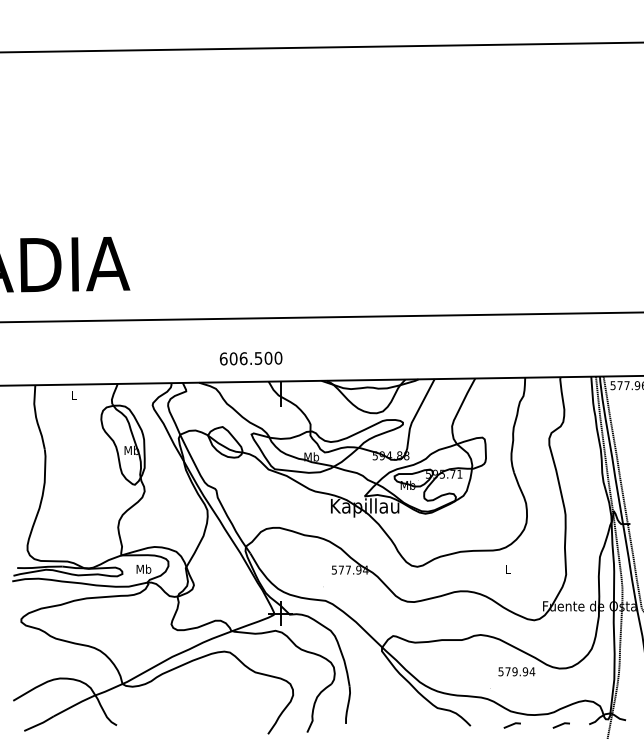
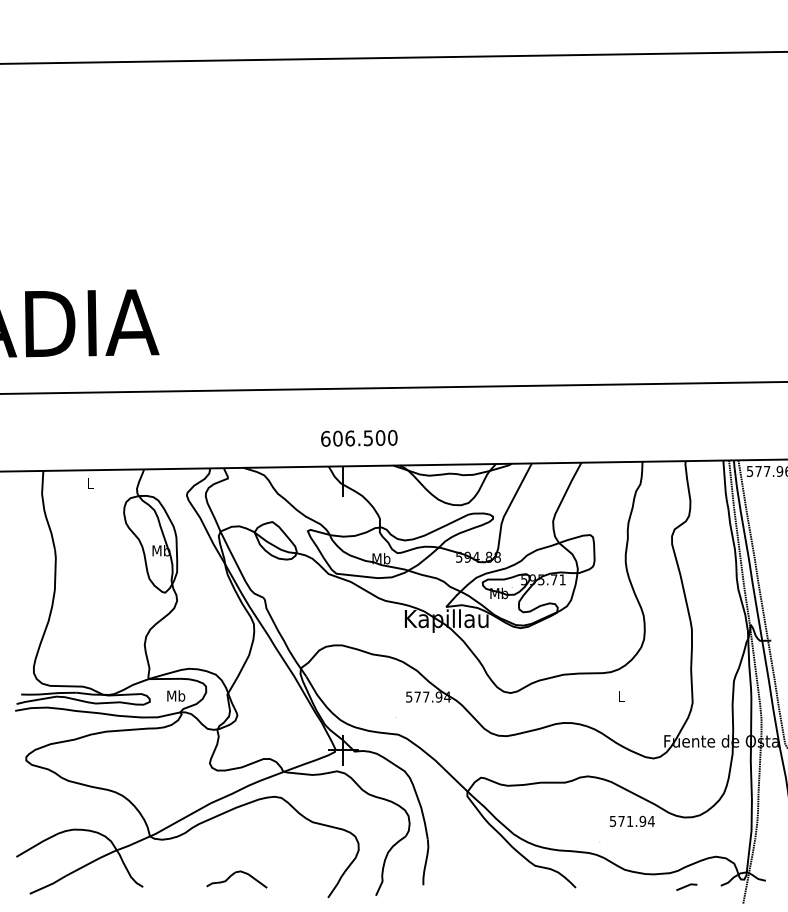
text: (251, 357) -> (359, 437), moved
text: (514, 671) -> (629, 820), 579.94 -> 571.94
part: (193, 719) -> (236, 879), added
line: (512, 724) -> (626, 886), removed

